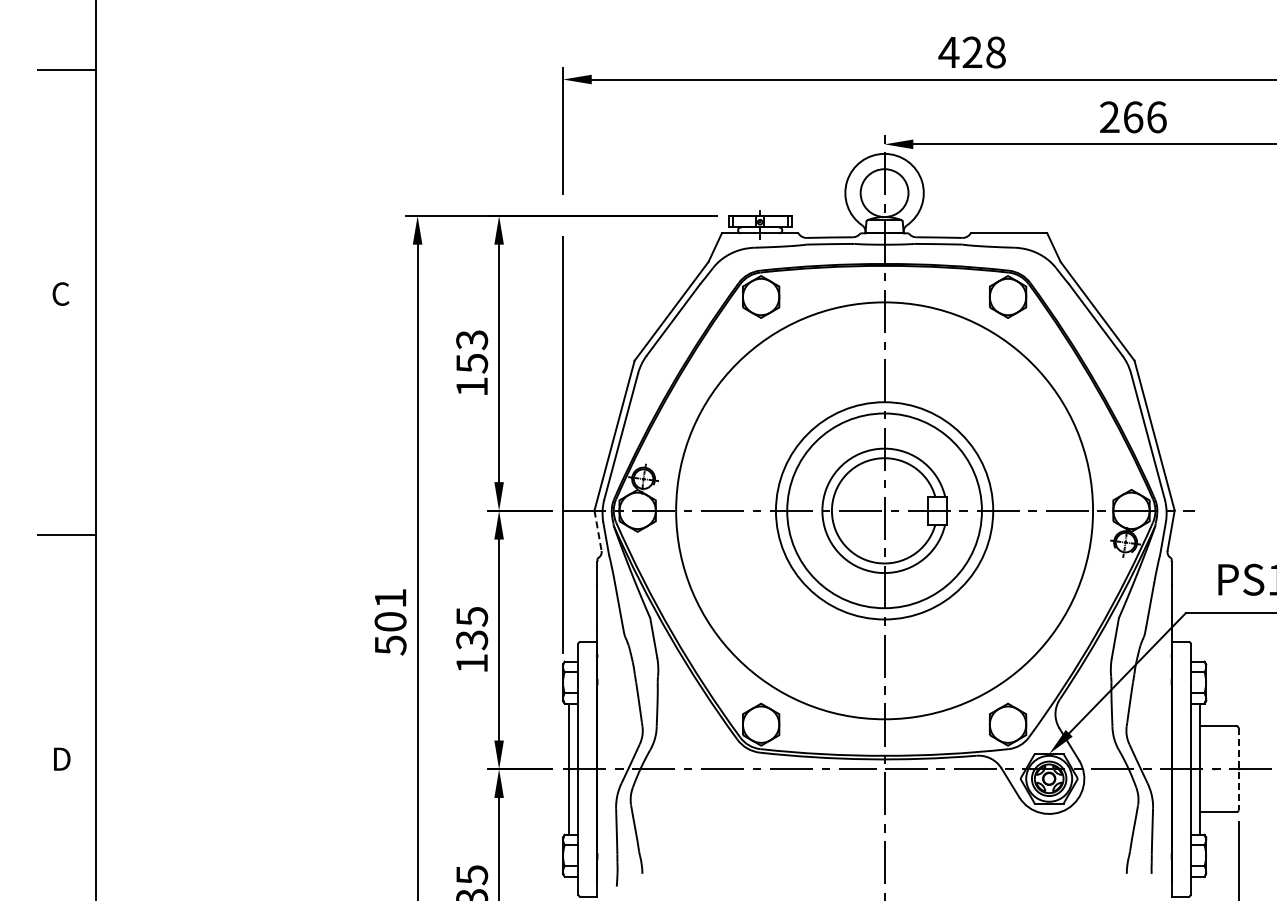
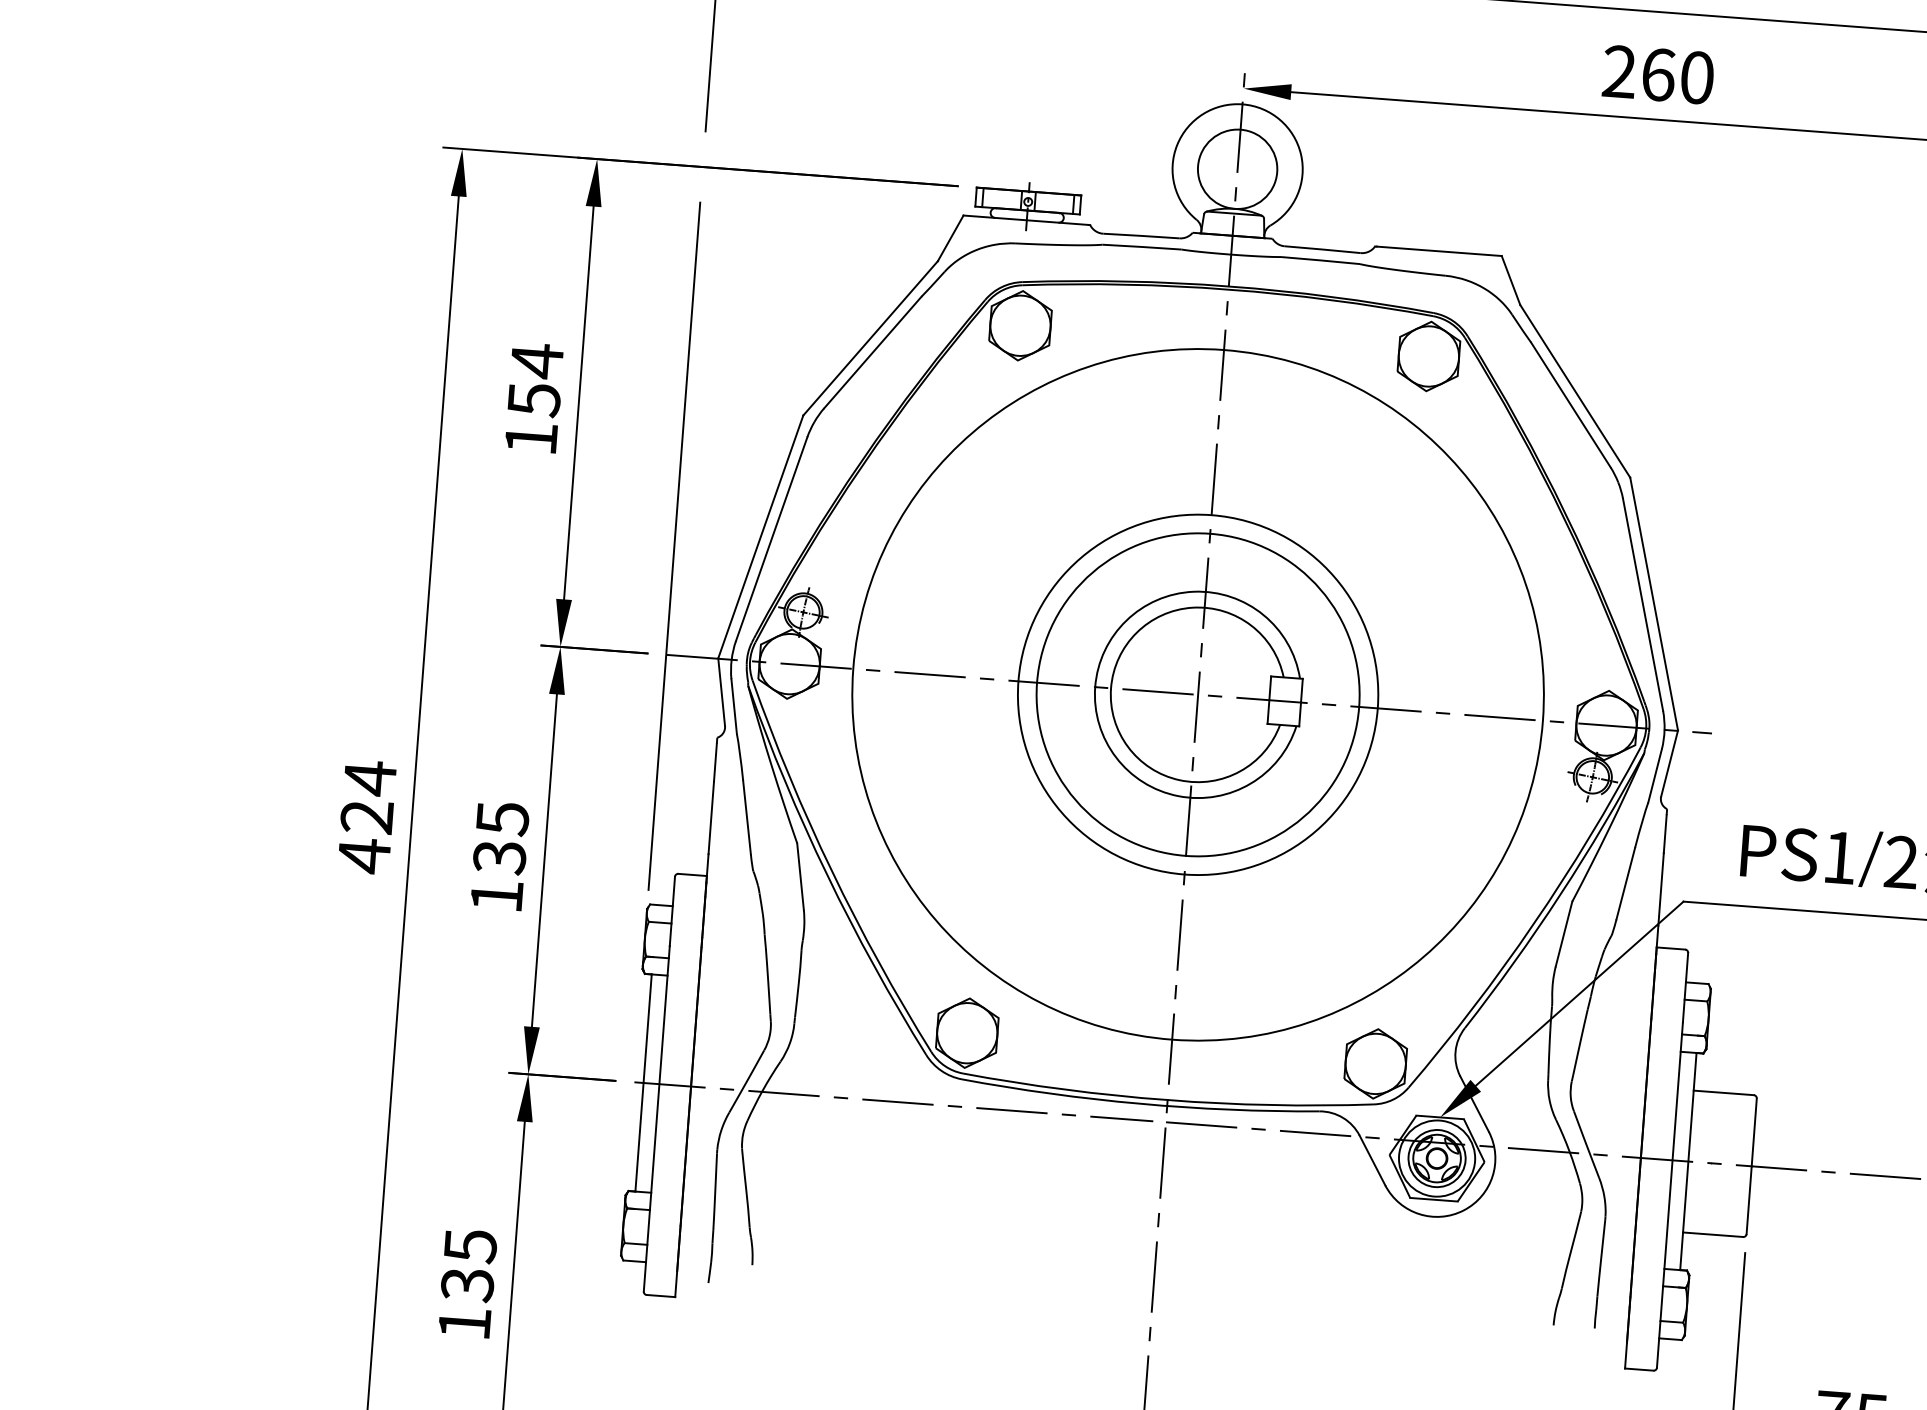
text: (1156, 117) -> (1696, 78), 266 -> 260
text: (472, 339) -> (537, 360), 153 -> 154
line: (598, 531) -> (722, 693), dashed -> solid
text: (390, 621) -> (367, 816), 501 -> 424
line: (1238, 769) -> (1751, 1166), dashed -> solid

